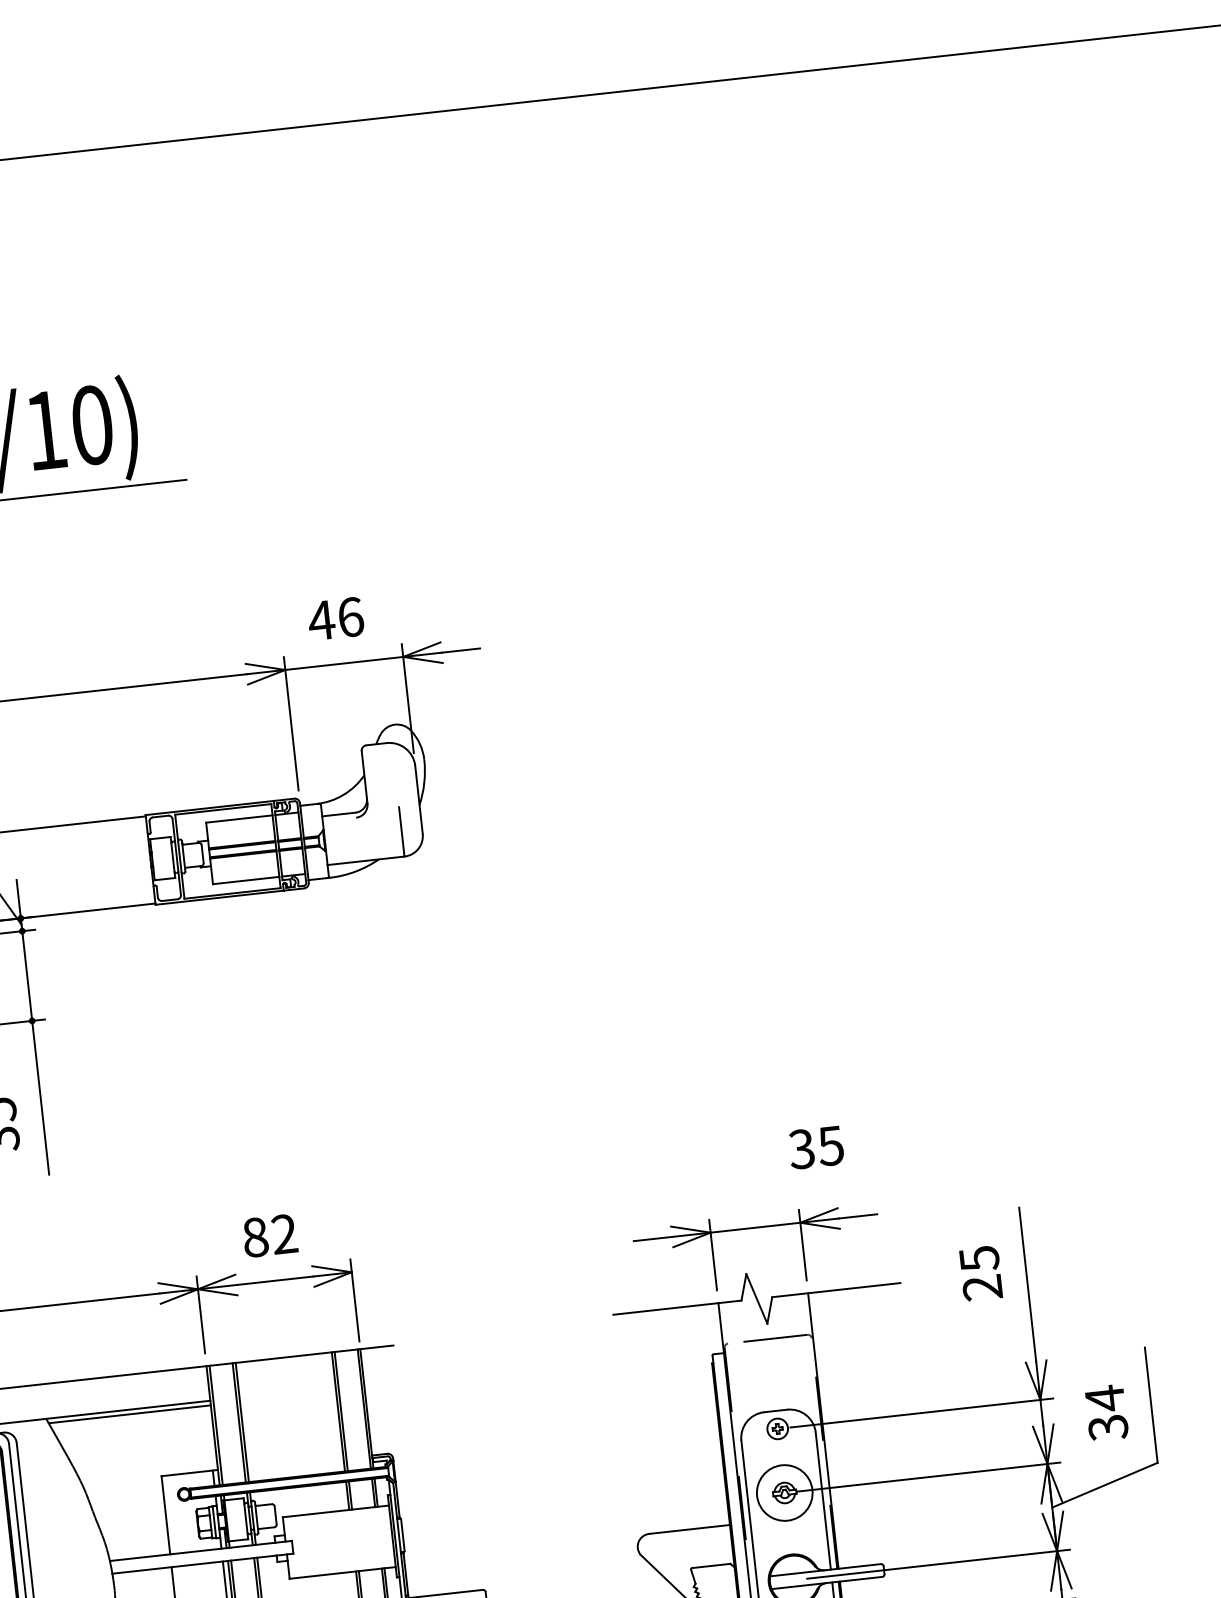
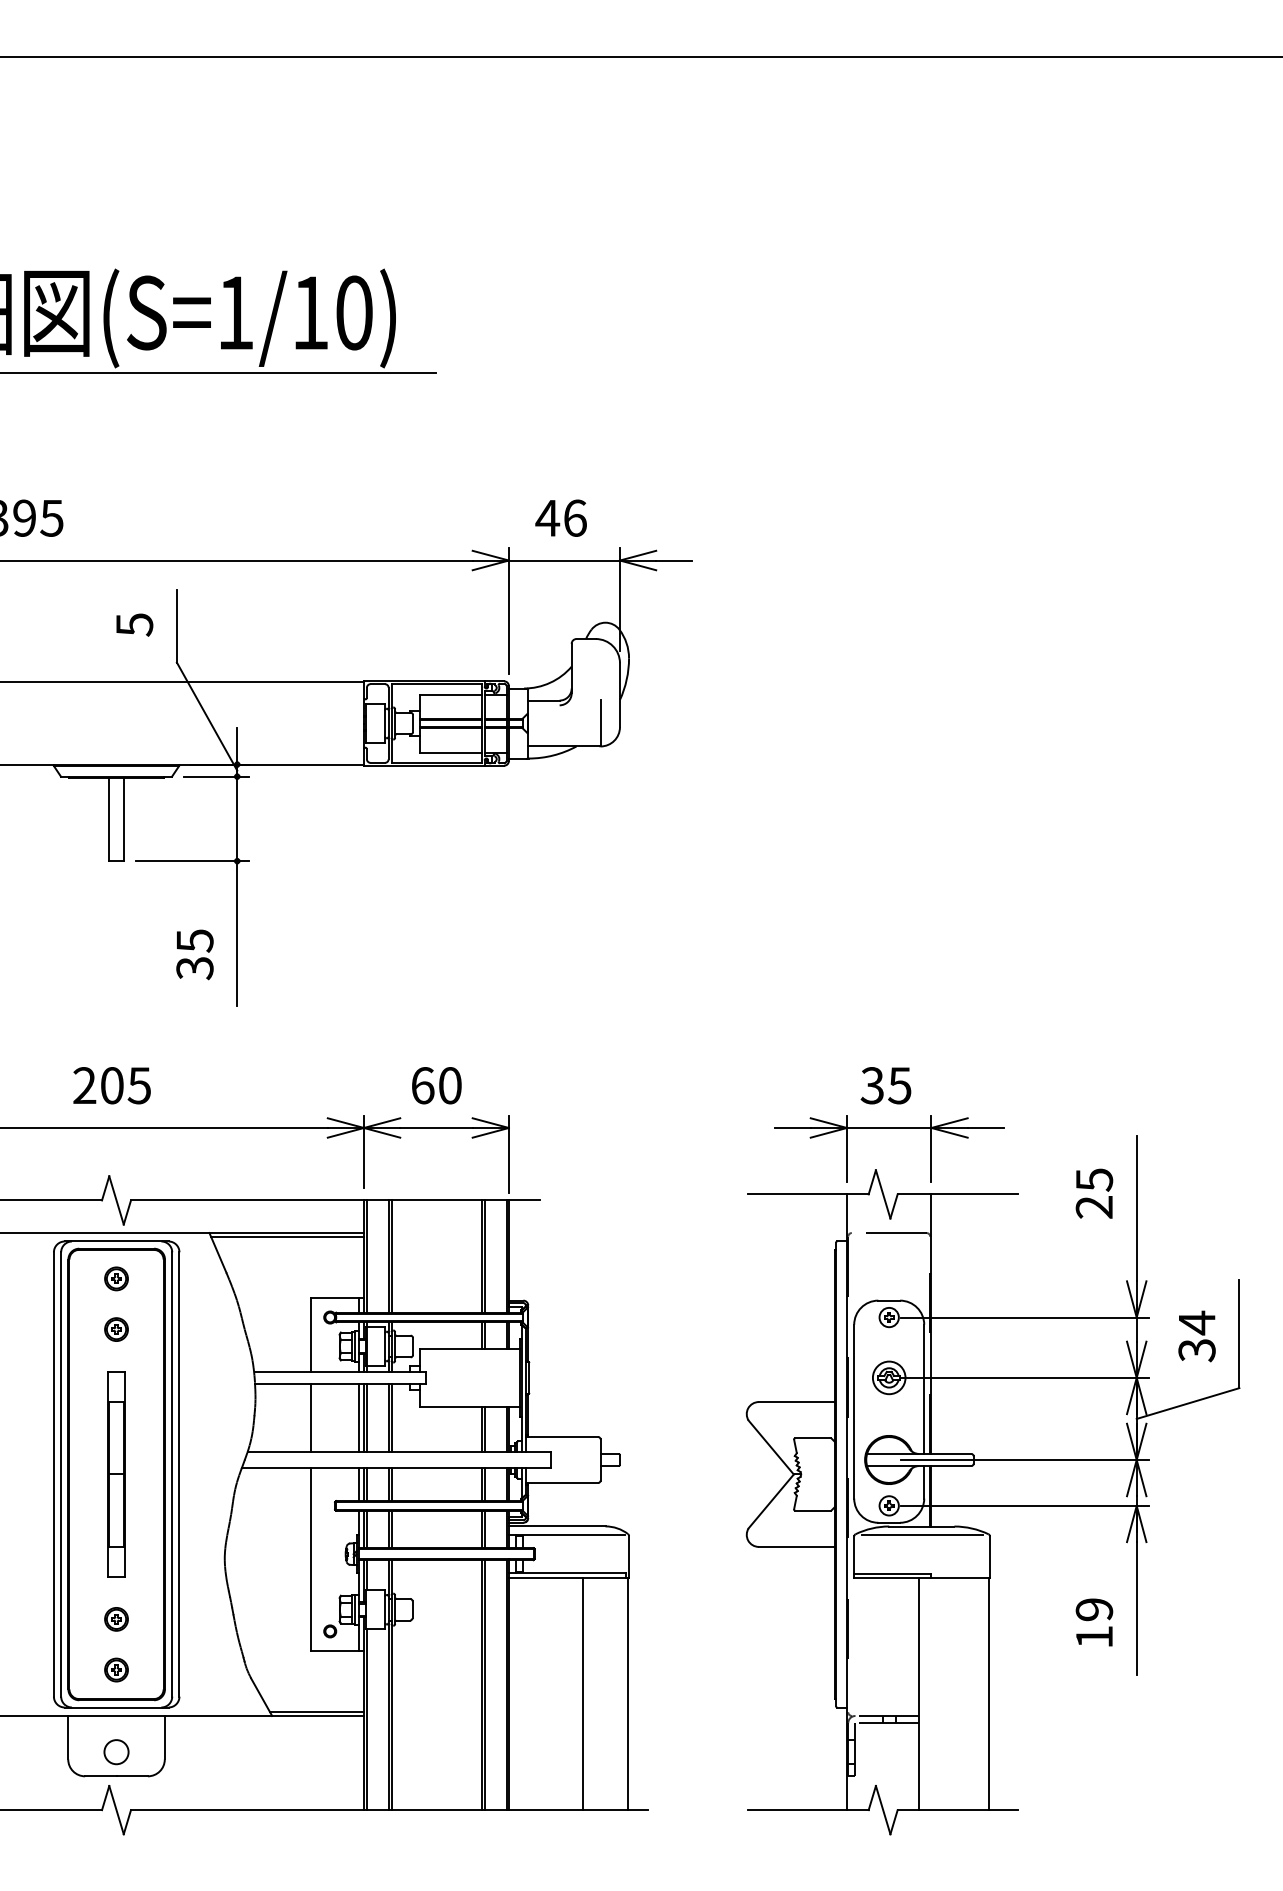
text: (815, 1147) -> (885, 1085), moved
text: (269, 1235) -> (436, 1085), 82 -> 60
circle: (783, 1492) -> (888, 1377), size x0.62

